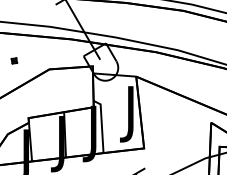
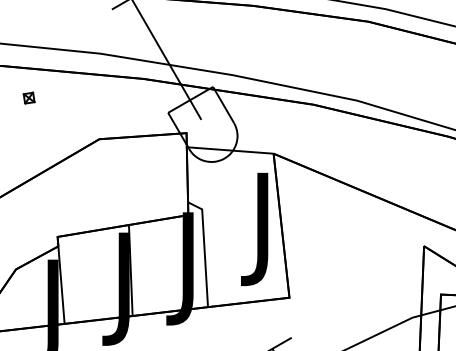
part: (14, 60) -> (29, 97), moved

